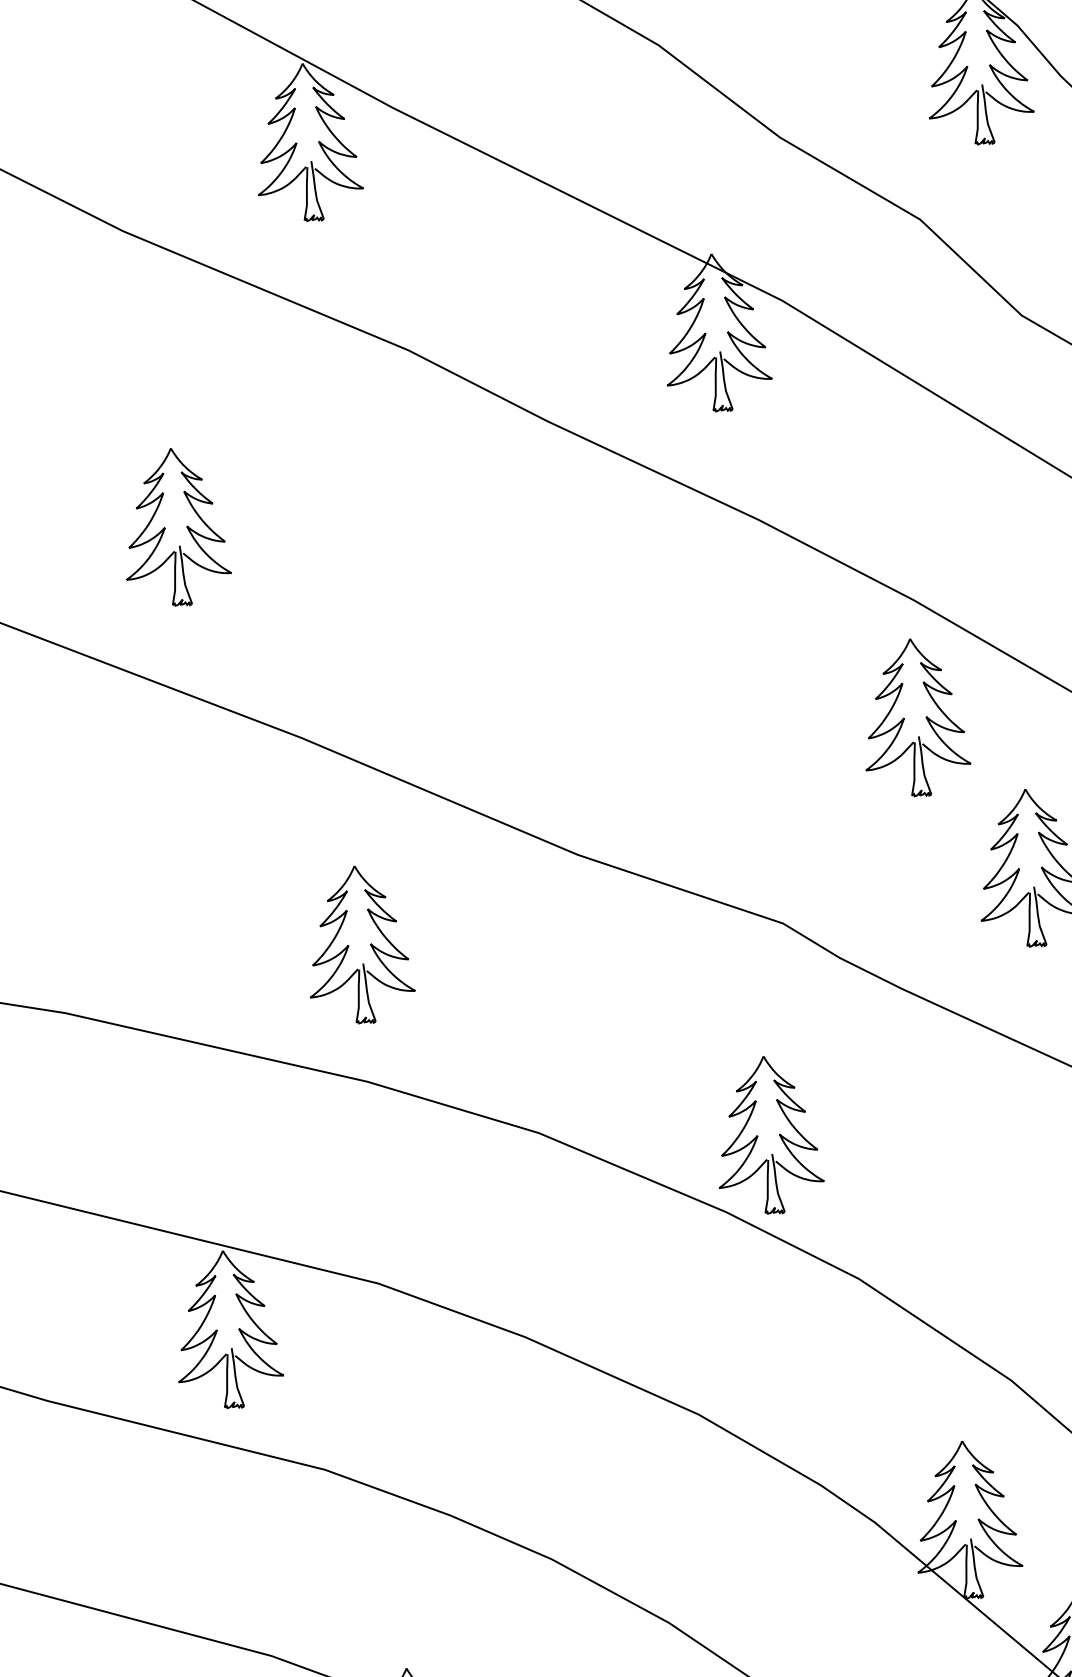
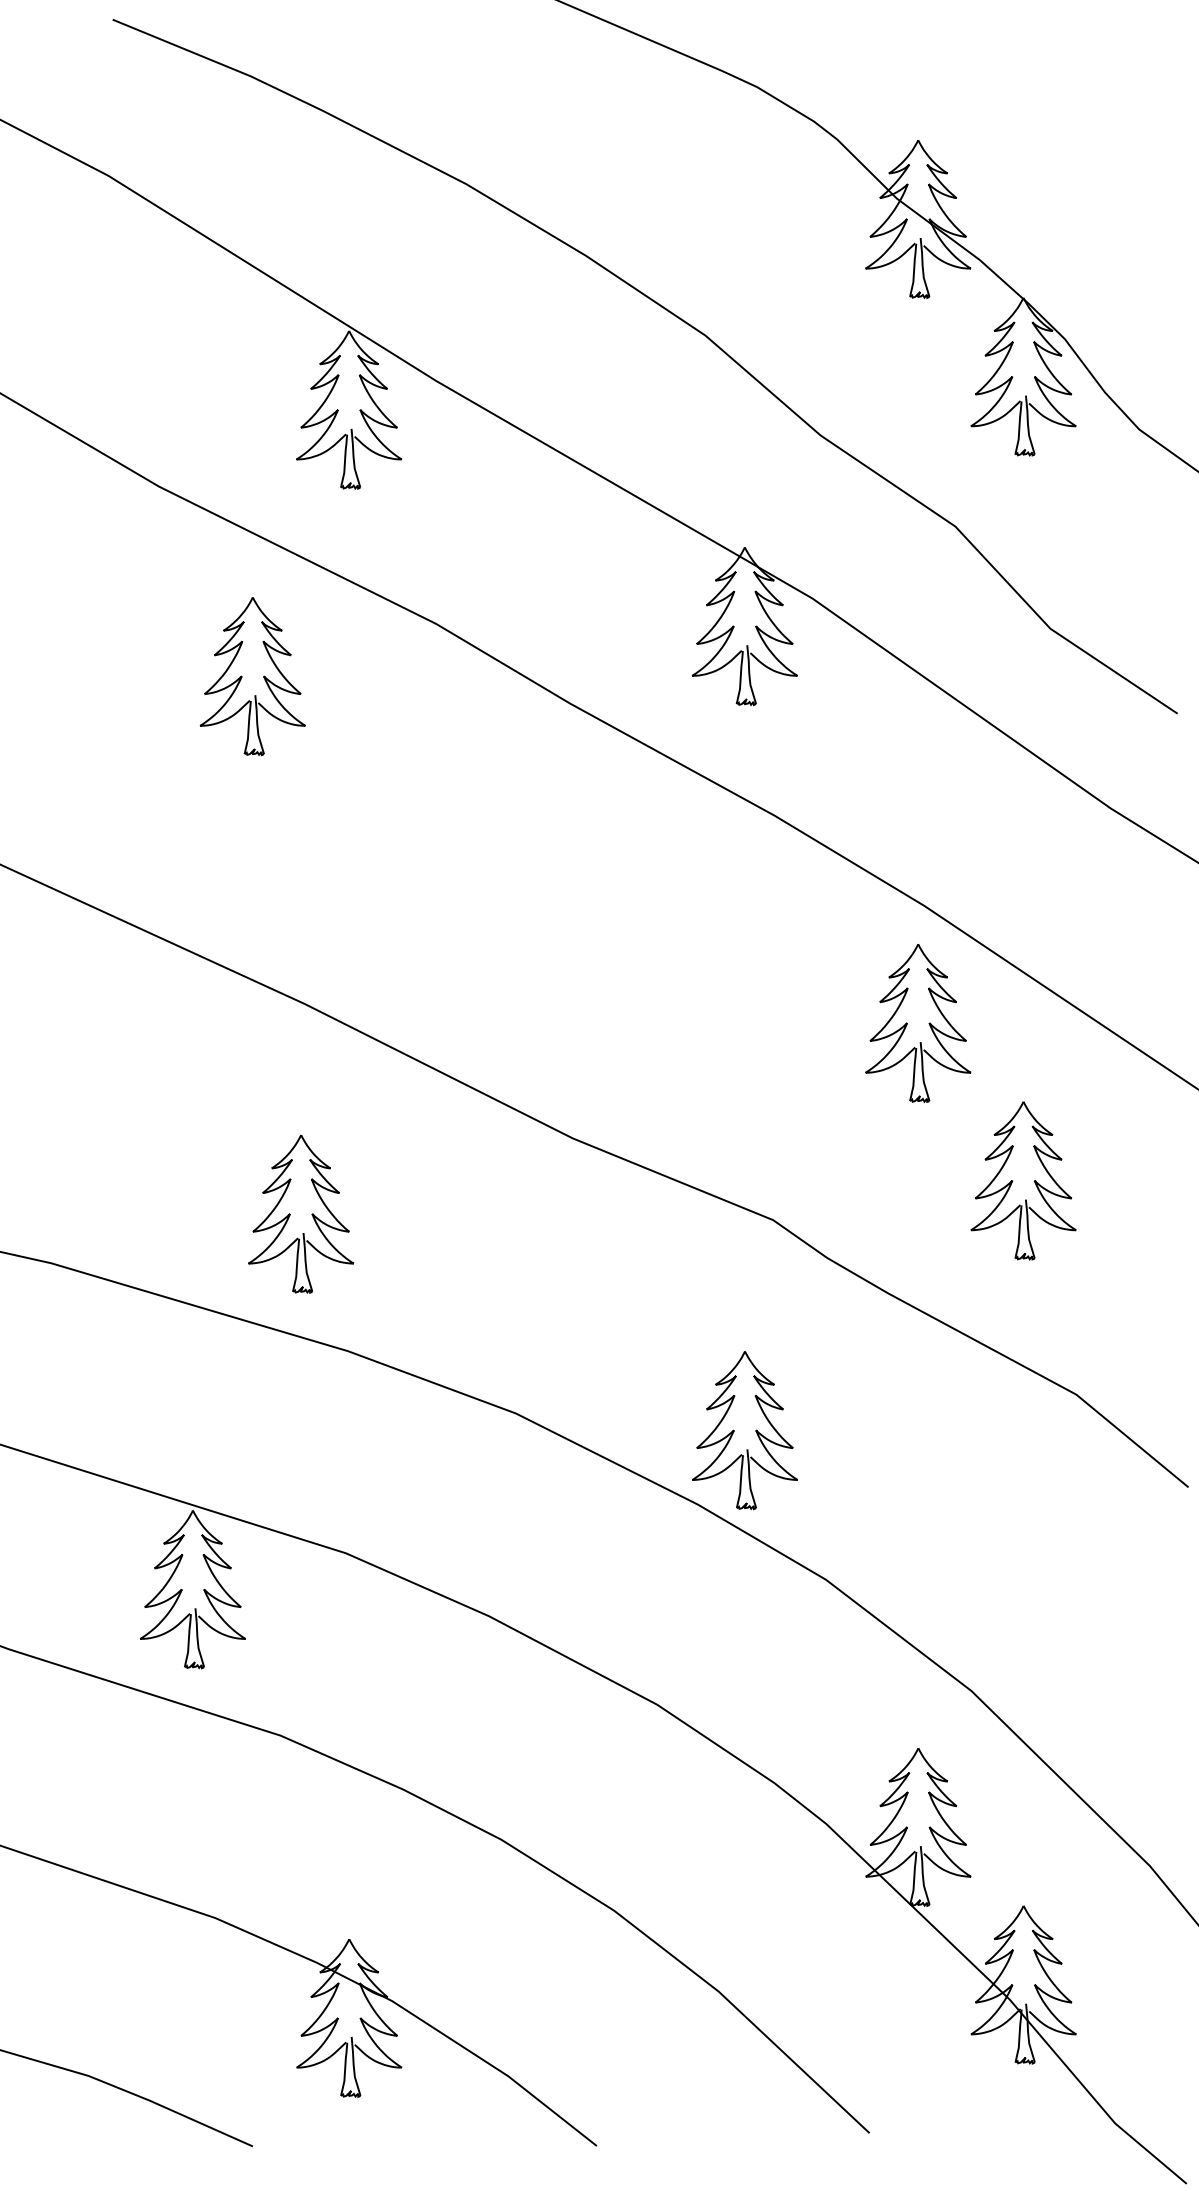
part: (175, 527) -> (252, 676), moved
part: (359, 944) -> (301, 1213), moved

